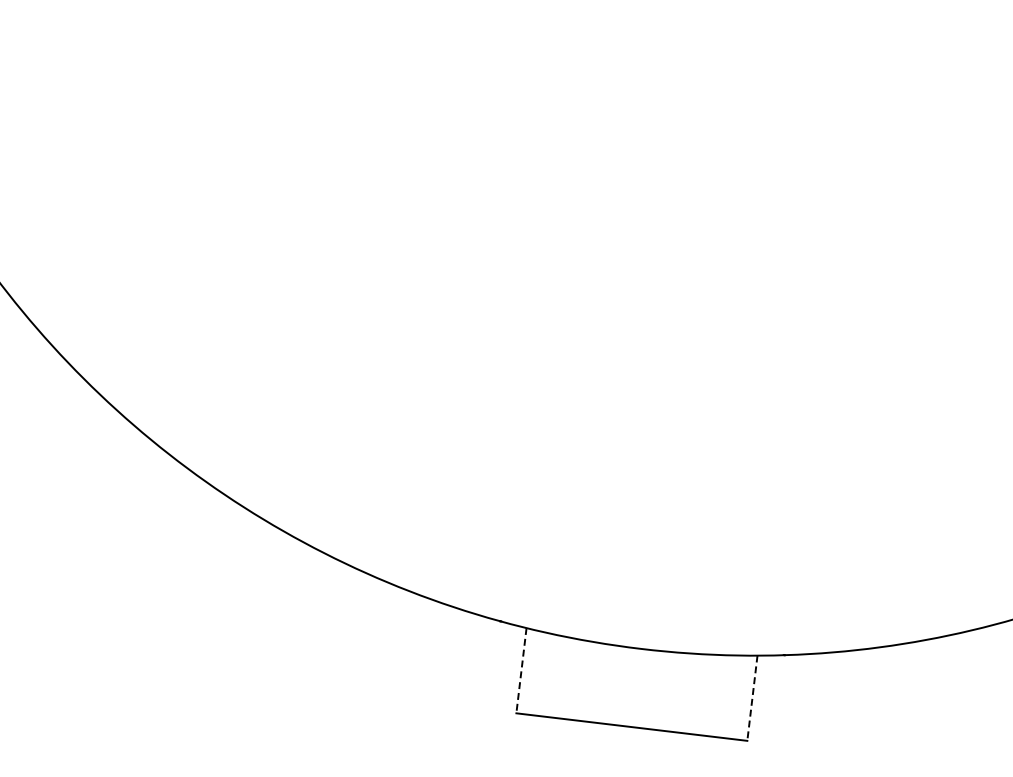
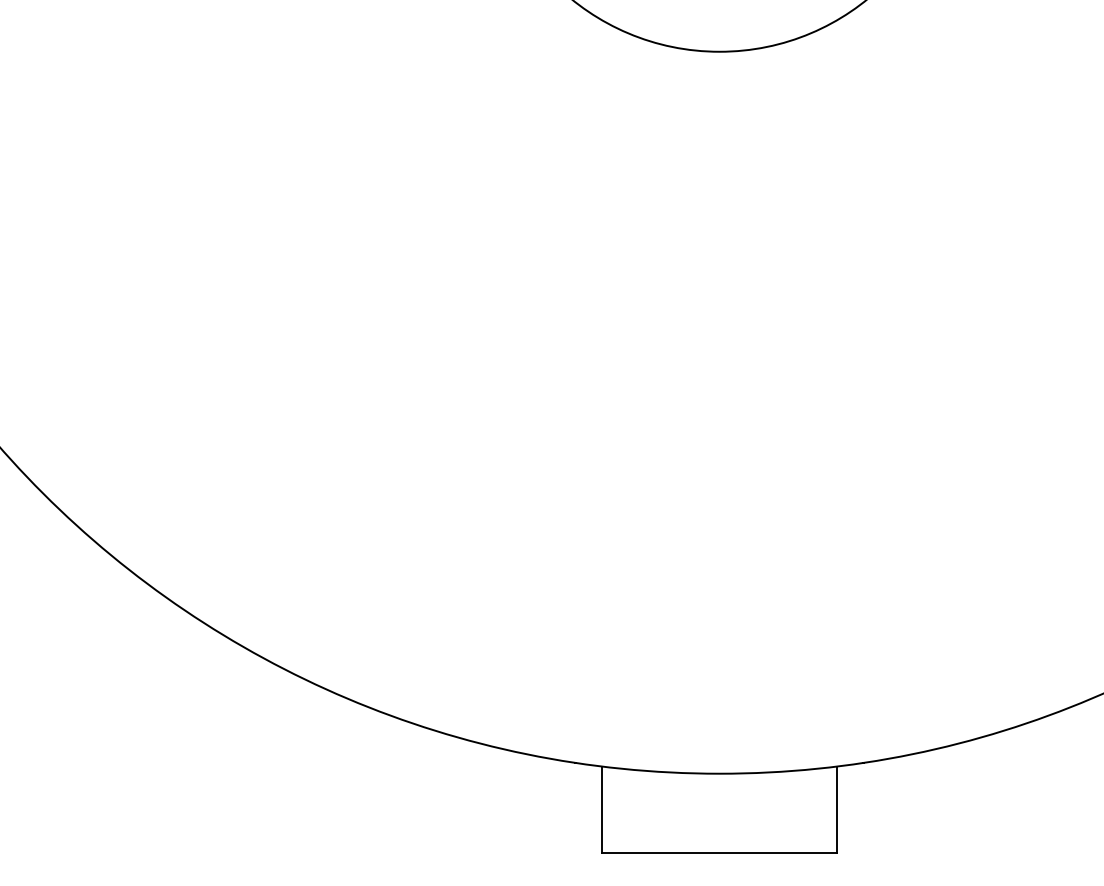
line: (521, 671) -> (602, 810), dashed -> solid
line: (751, 698) -> (836, 810), dashed -> solid

